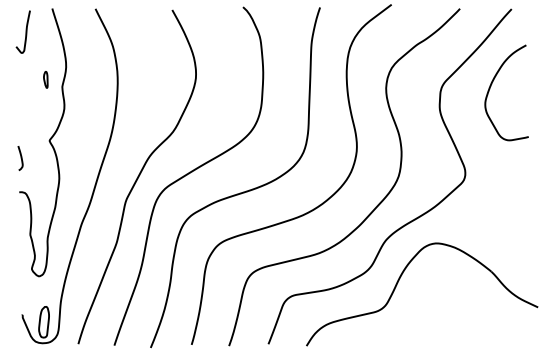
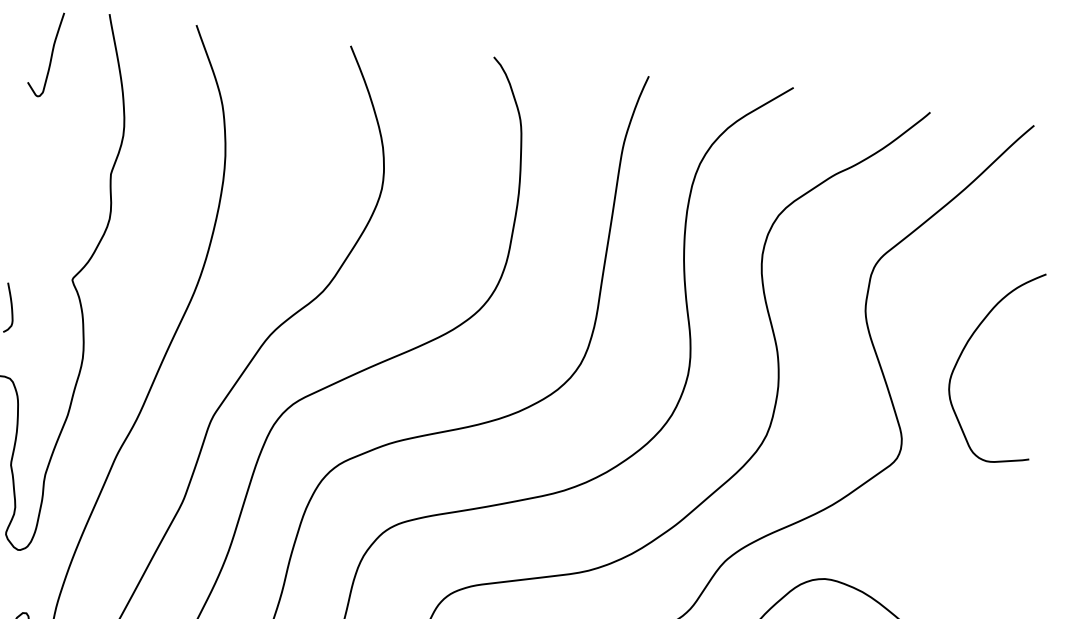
part: (45, 79) -> (78, 155), removed
curve: (492, 84) -> (968, 345), moved

